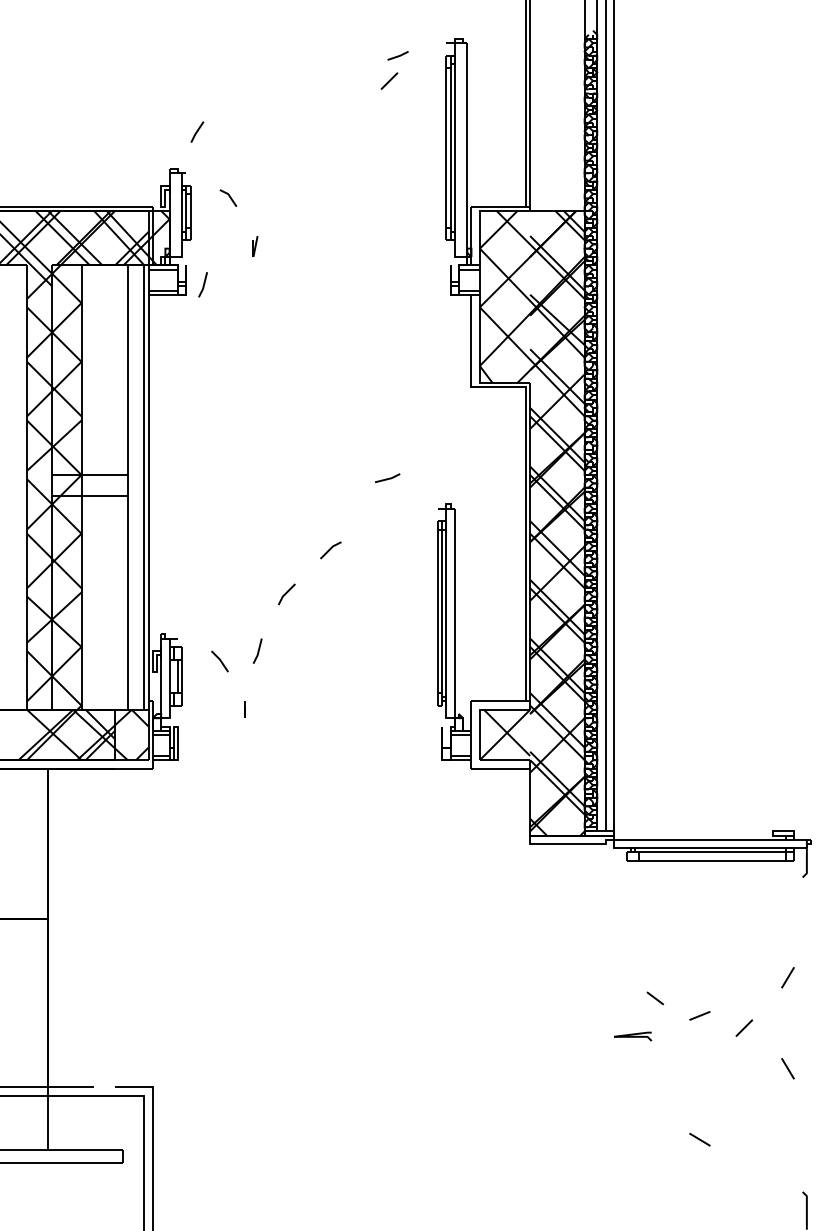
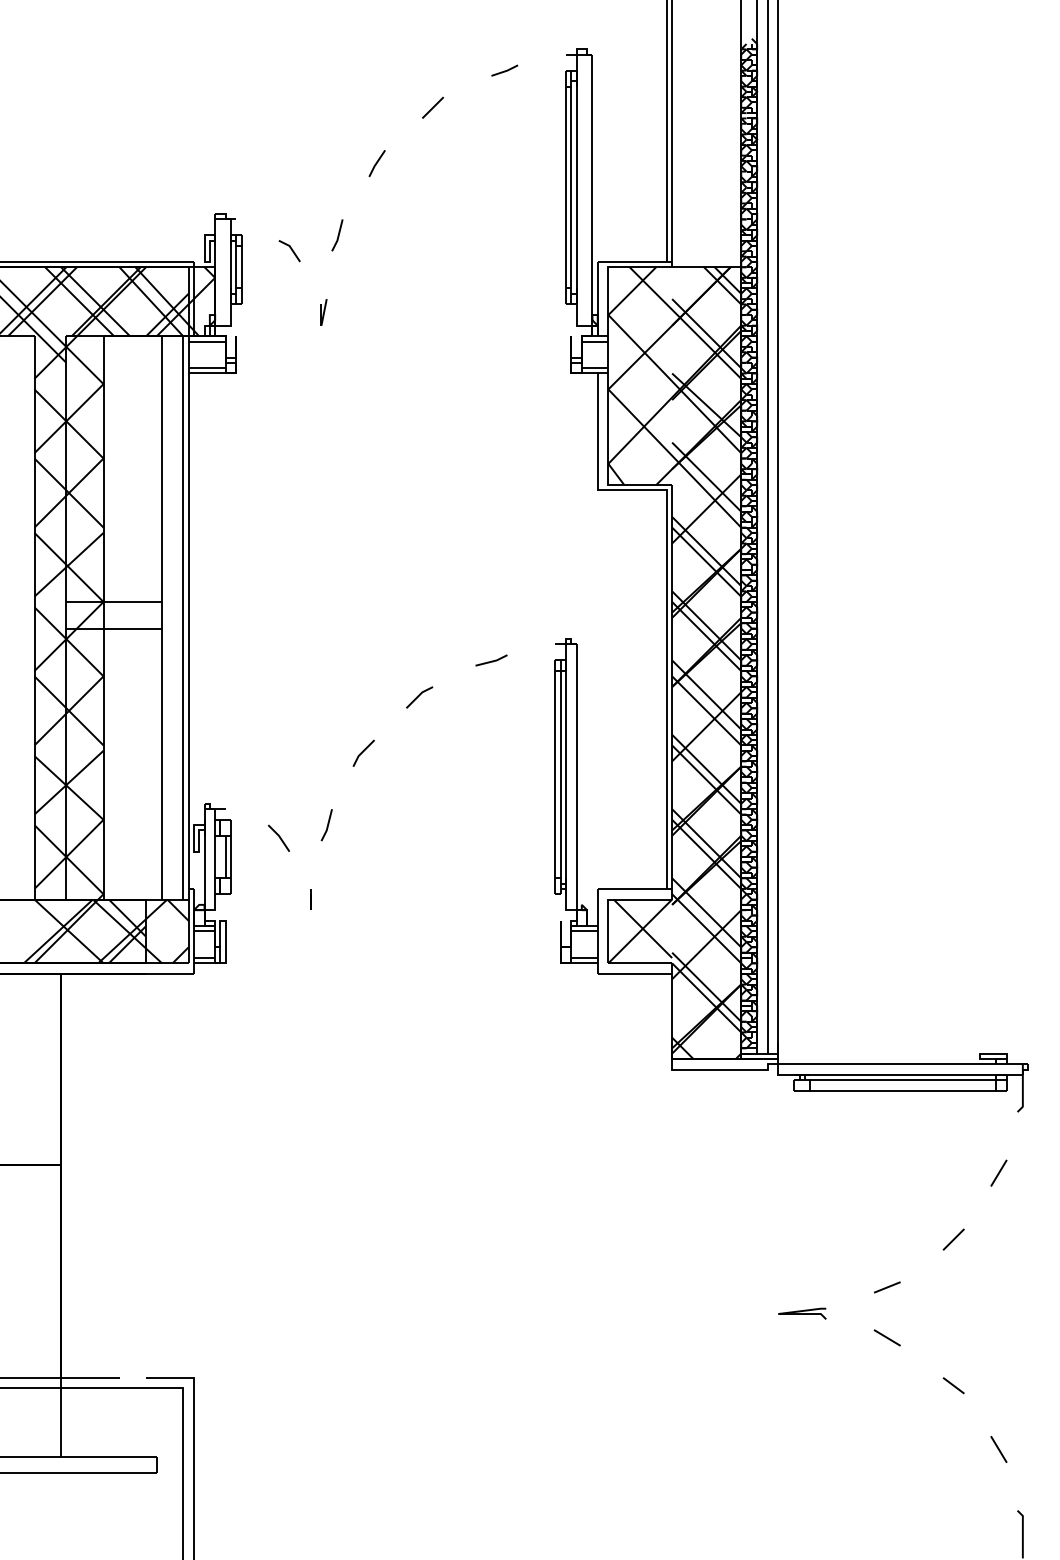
line: (389, 80) -> (433, 107), moved
line: (197, 131) -> (377, 162), moved
line: (203, 284) -> (337, 235), moved
line: (387, 478) -> (491, 660), moved
line: (787, 977) -> (998, 1172), moved
line: (654, 998) -> (952, 1385), moved
line: (744, 1027) -> (953, 1238), moved
line: (787, 1068) -> (998, 1449), moved
line: (699, 1139) -> (886, 1337), moved

